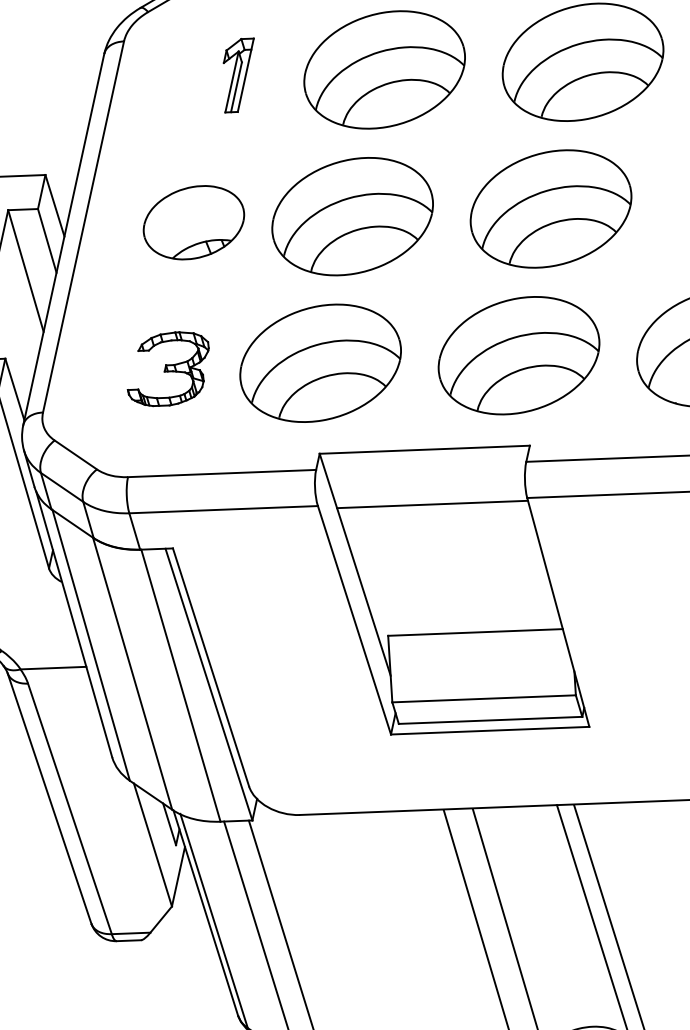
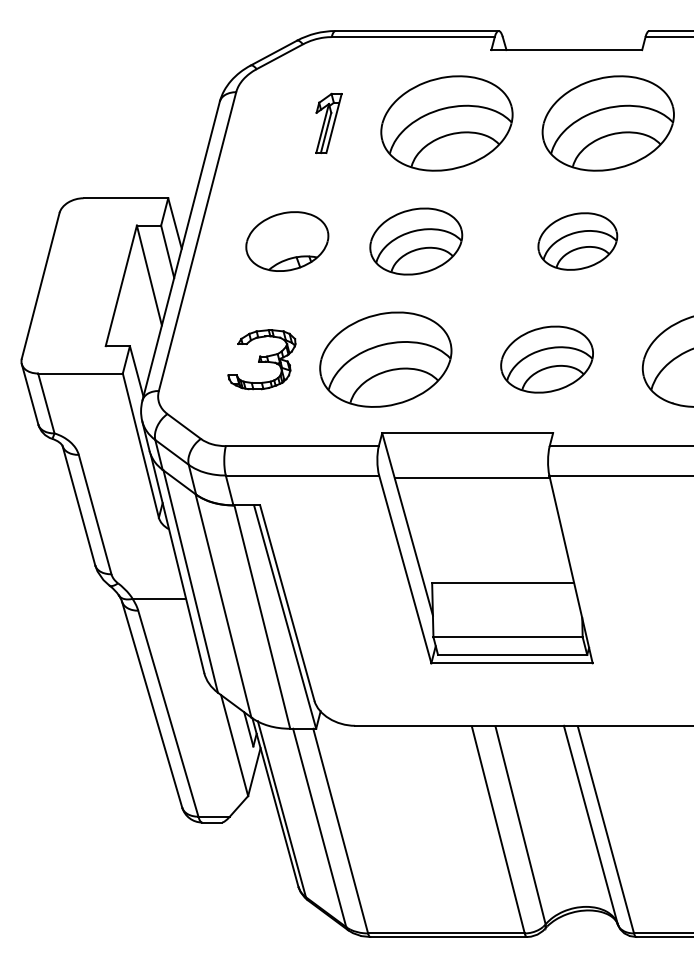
part: (550, 208) -> (577, 241), size x0.6
part: (351, 216) -> (415, 241), size x0.7
part: (518, 355) -> (546, 359), size x0.7

